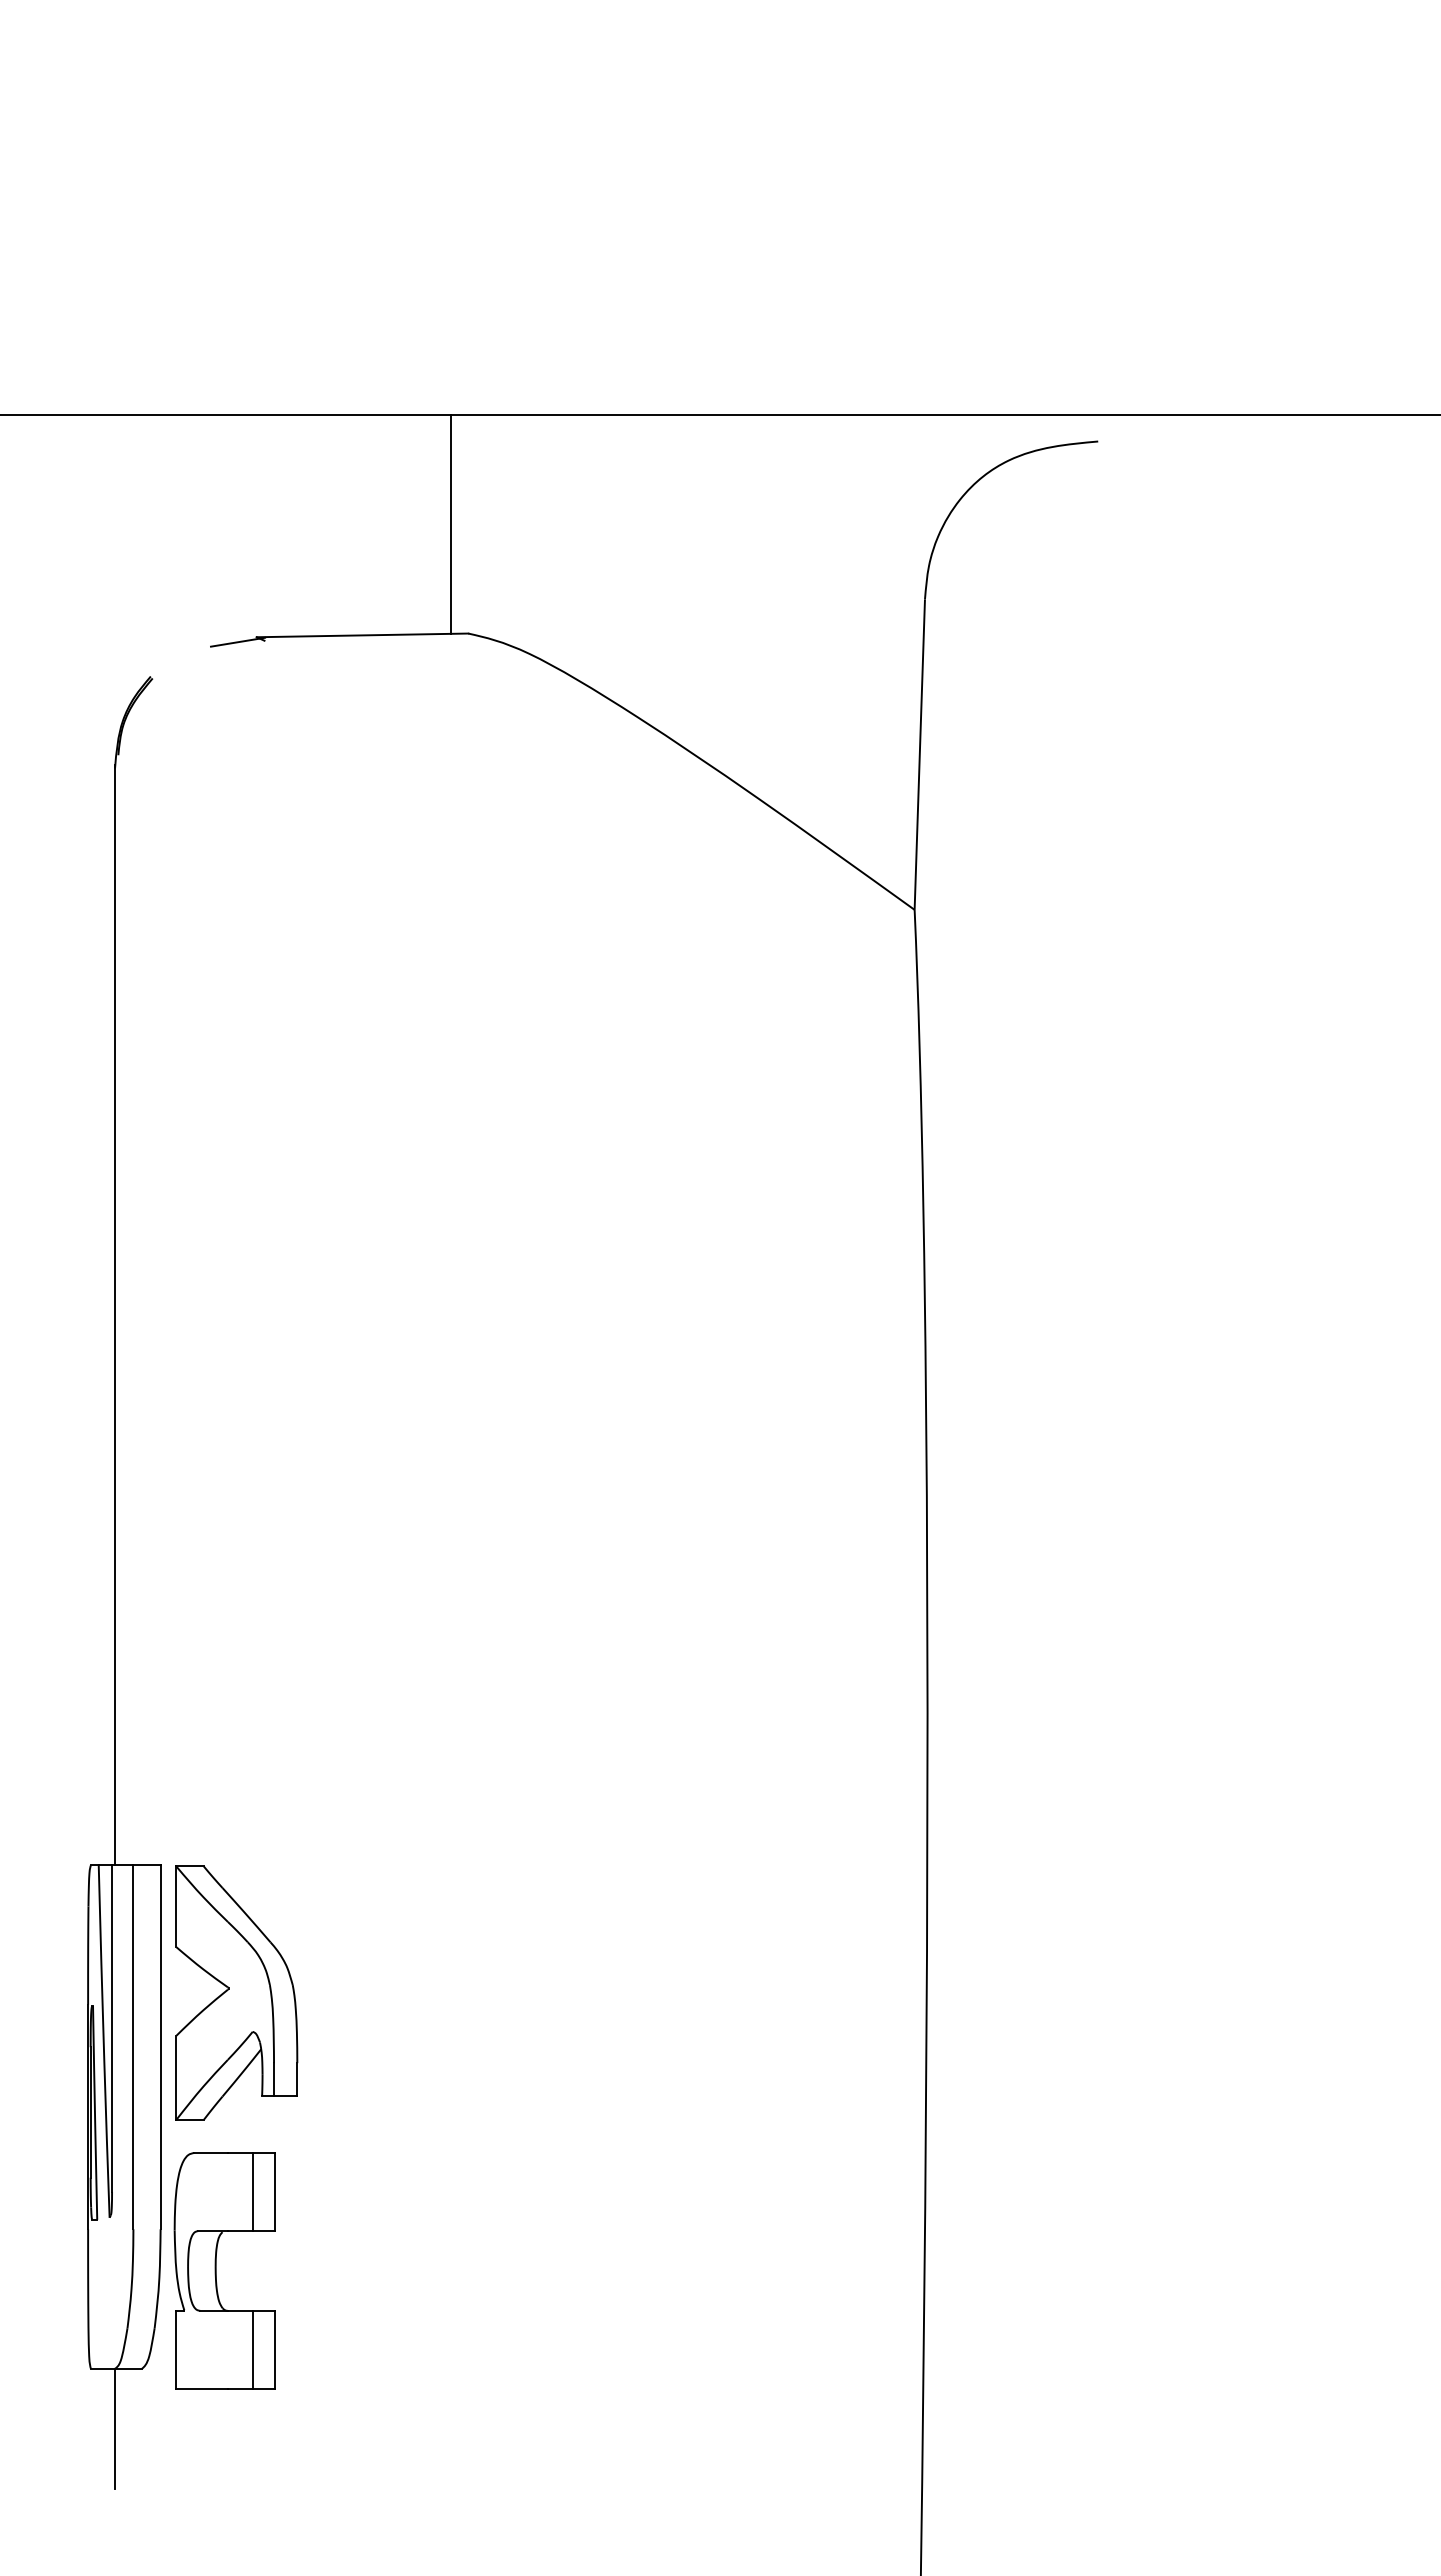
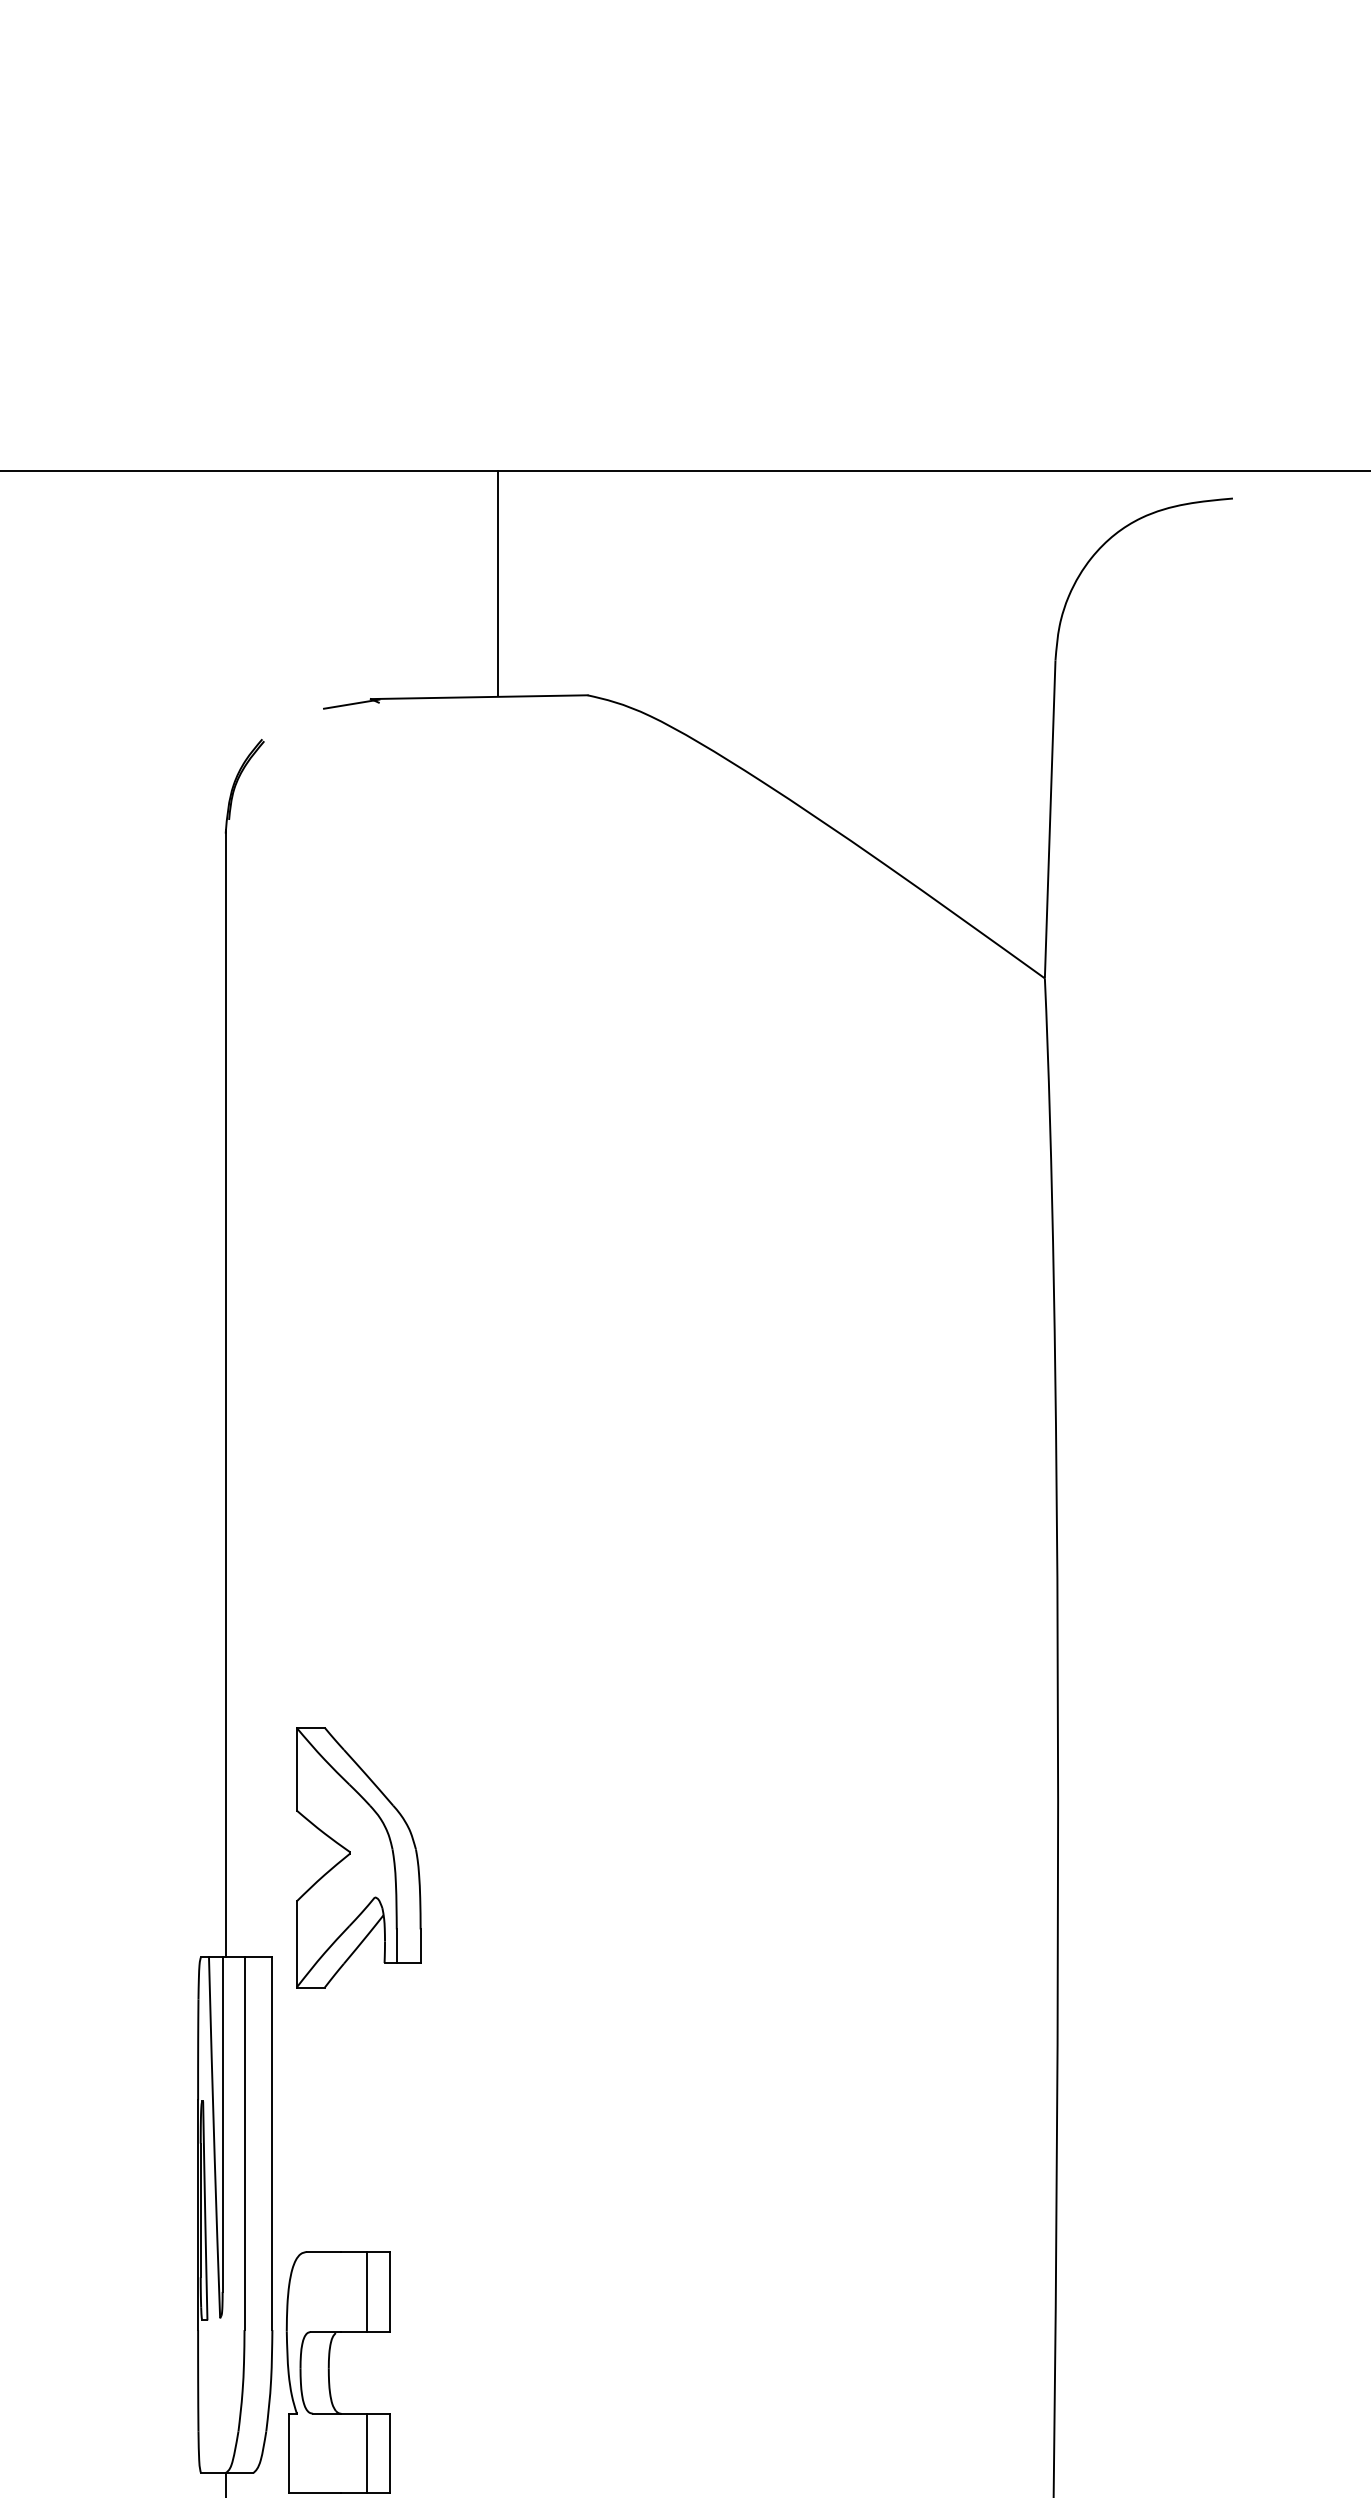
line: (451, 523) -> (498, 582), moved
part: (236, 1992) -> (358, 1857), moved

